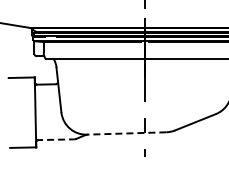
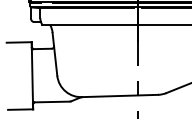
line: (126, 133) -> (119, 96), dashed -> solid
line: (55, 139) -> (51, 101), dashed -> solid

